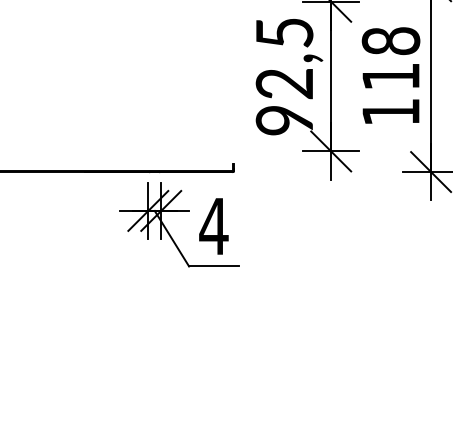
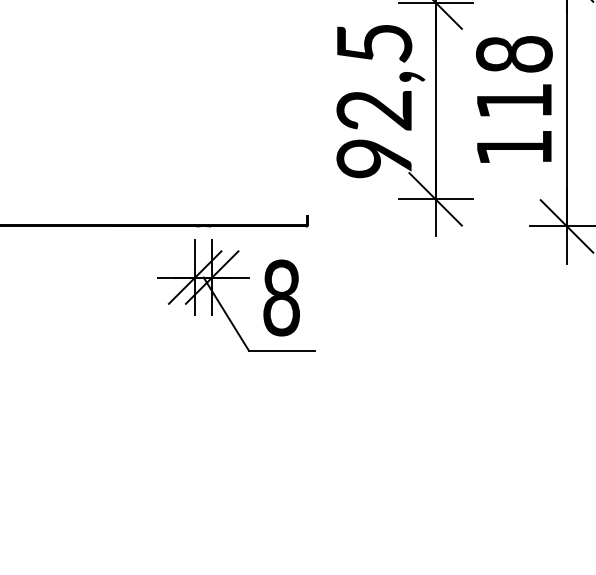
text: (213, 226) -> (280, 298), 4 -> 8

